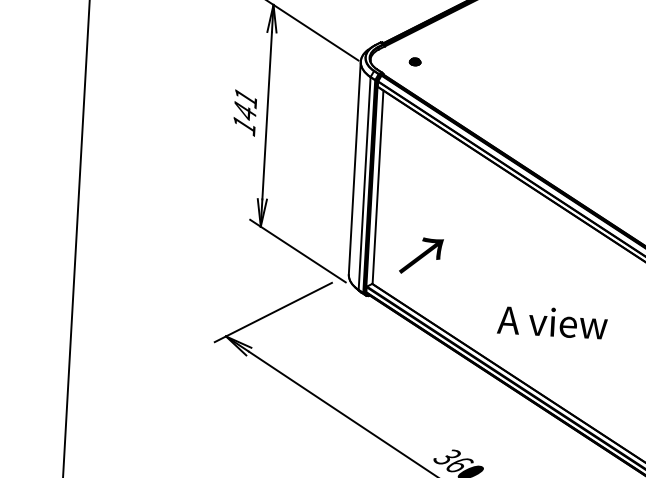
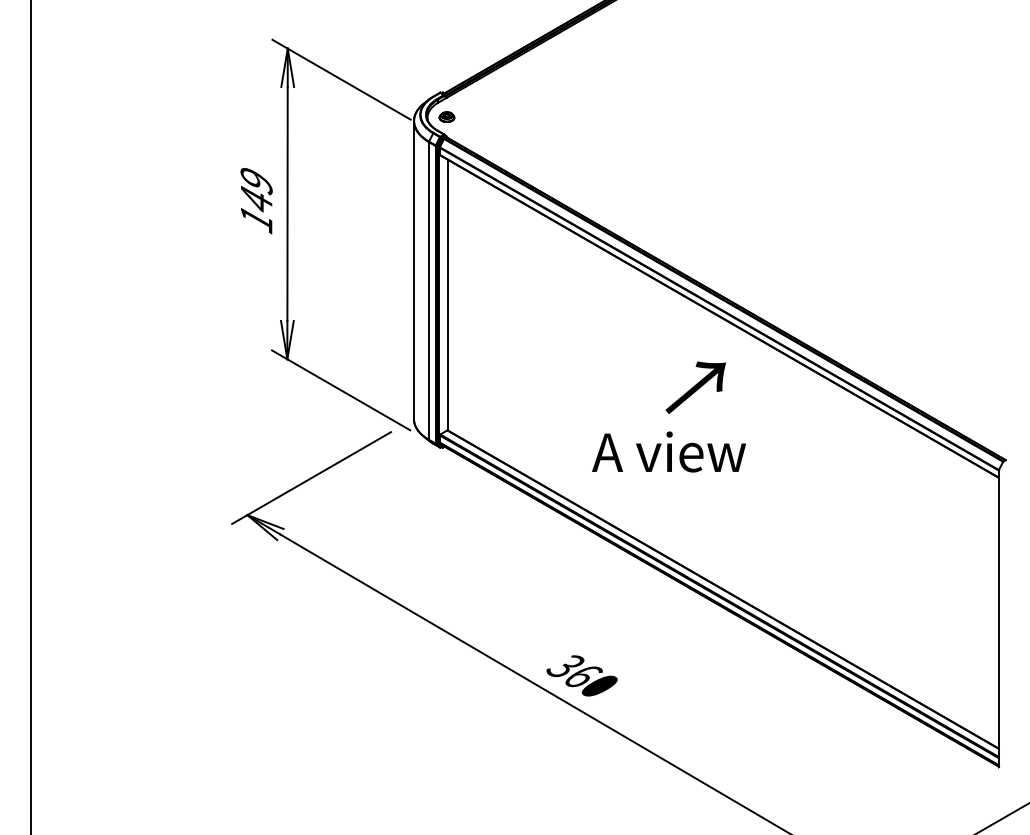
part: (414, 61) -> (446, 116), moved
text: (245, 98) -> (256, 181), 141 -> 149
text: (421, 255) -> (695, 387), moved
text: (552, 321) -> (668, 451), moved

